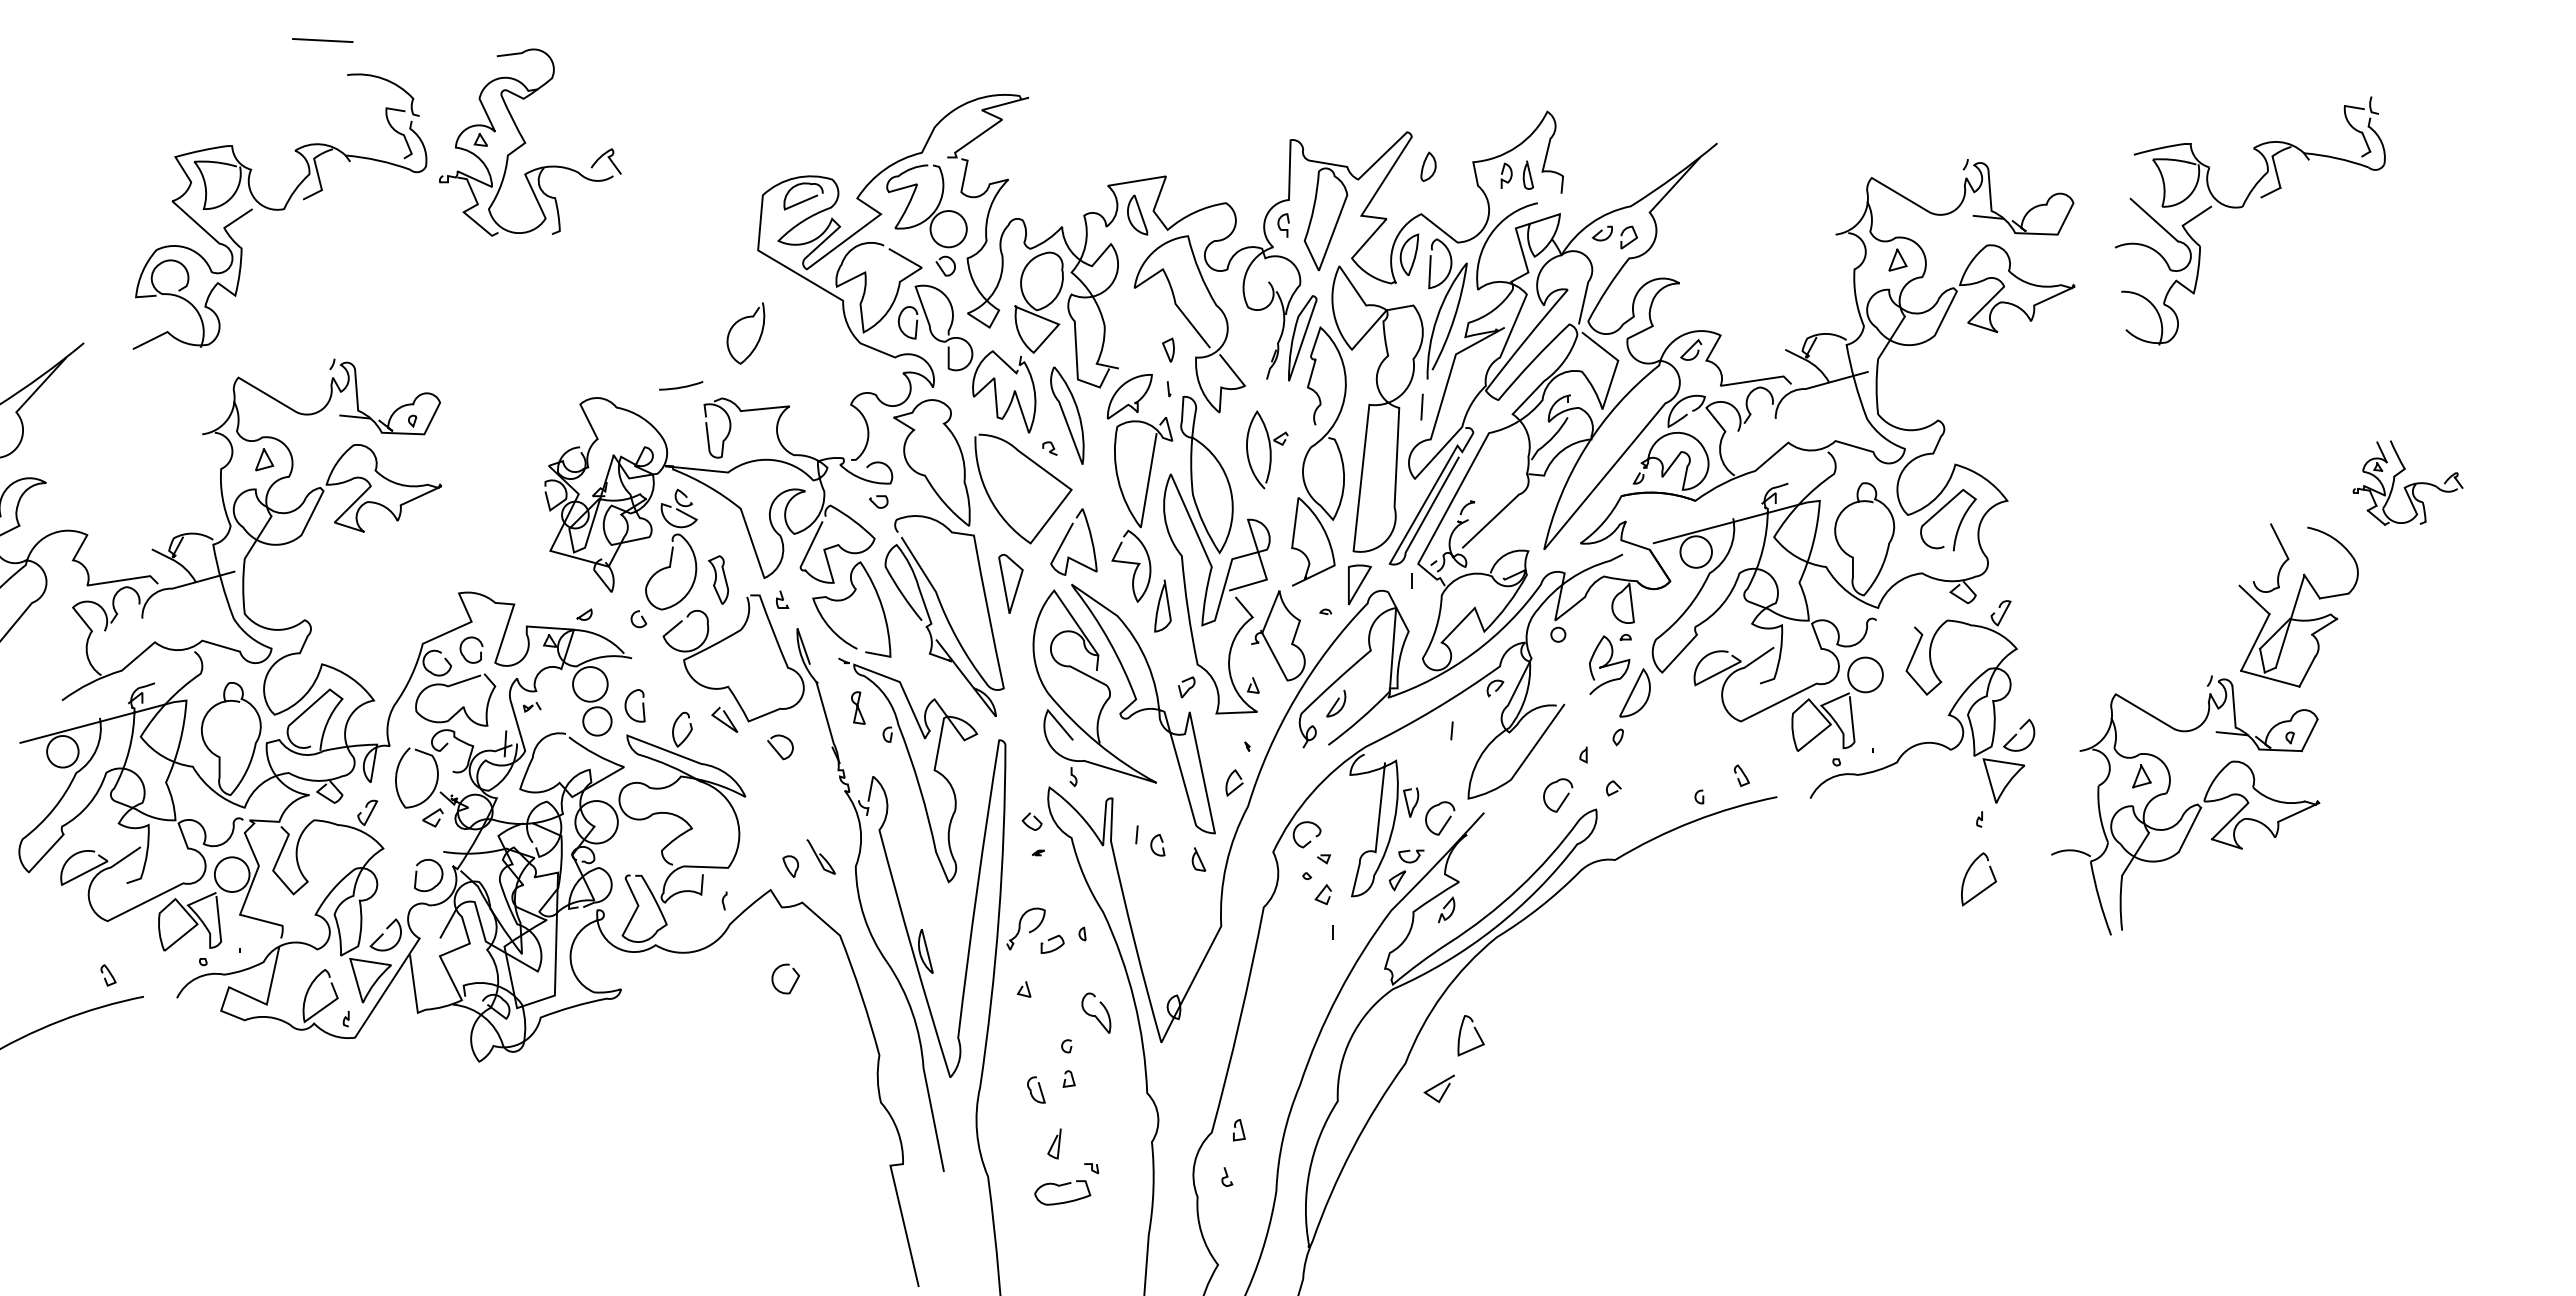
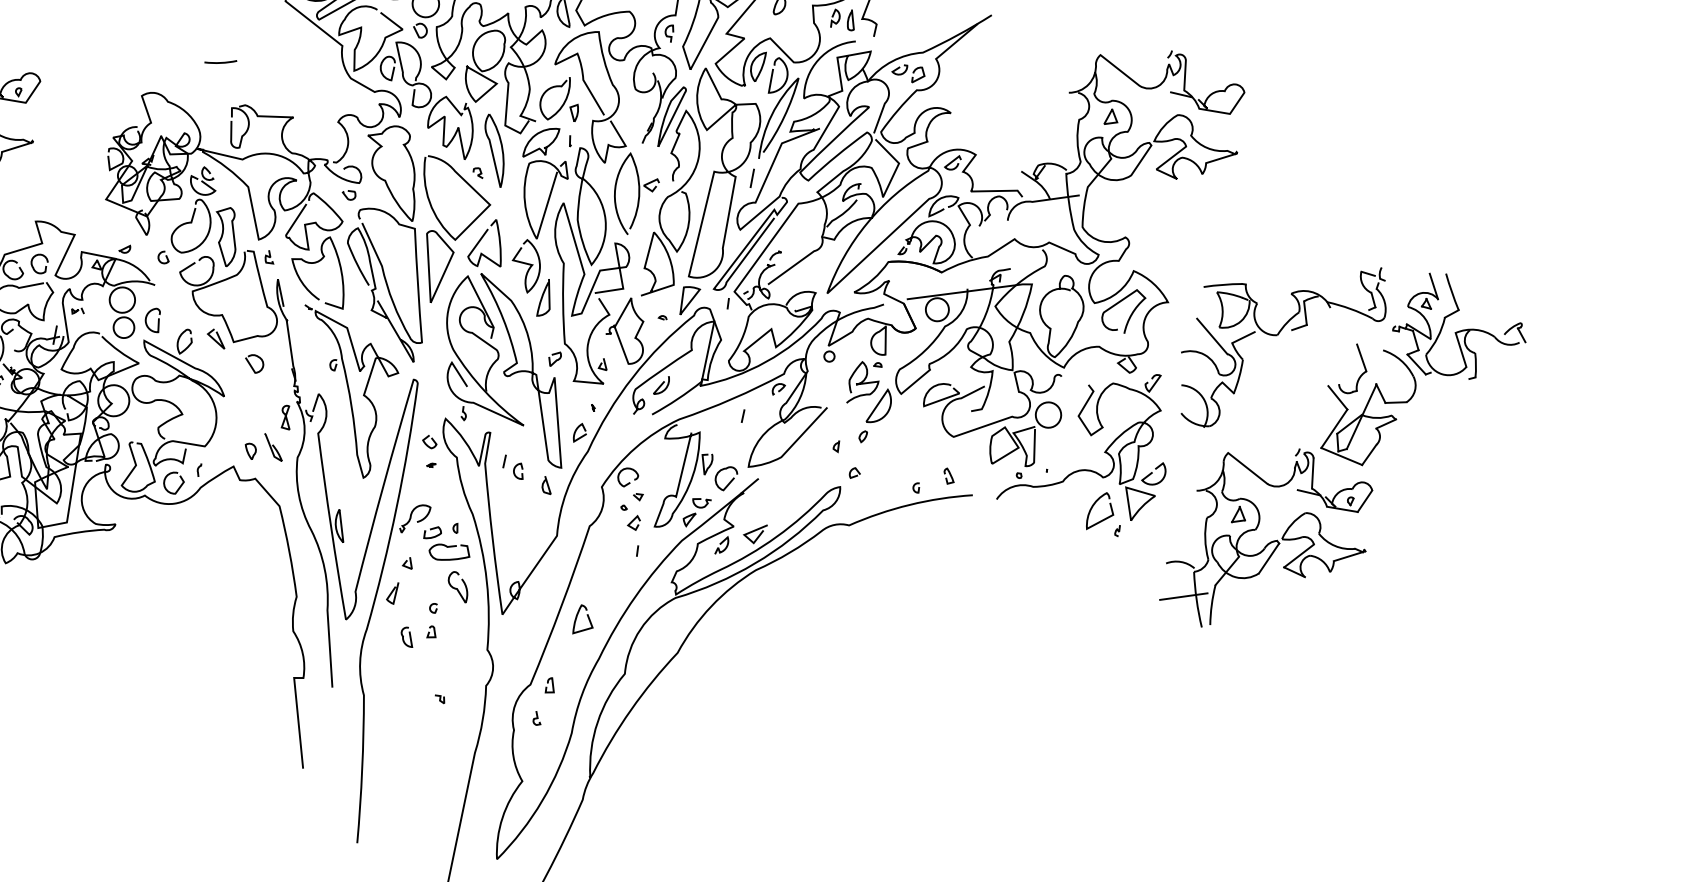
part: (2242, 207) -> (1277, 335), moved
curve: (738, 322) -> (550, 89), moved
curve: (681, 386) -> (220, 62), moved
part: (1267, 449) -> (636, 194), size x1.43
part: (2407, 482) -> (1460, 327), size x1.67
part: (718, 579) -> (225, 236), size x1.67
part: (1010, 583) -> (436, 267), size x1.67
part: (858, 707) -> (286, 417), moved
curve: (1563, 799) -> (817, 476), removed
curve: (1984, 888) -> (1104, 518), moved
line: (2080, 896) -> (1183, 596), added
curve: (794, 982) -> (179, 486), moved
curve: (1476, 1033) -> (588, 619), moved
line: (1437, 1086) -> (754, 531), moved
curve: (1054, 1143) -> (392, 592), moved
curve: (1061, 1186) -> (449, 547), moved

